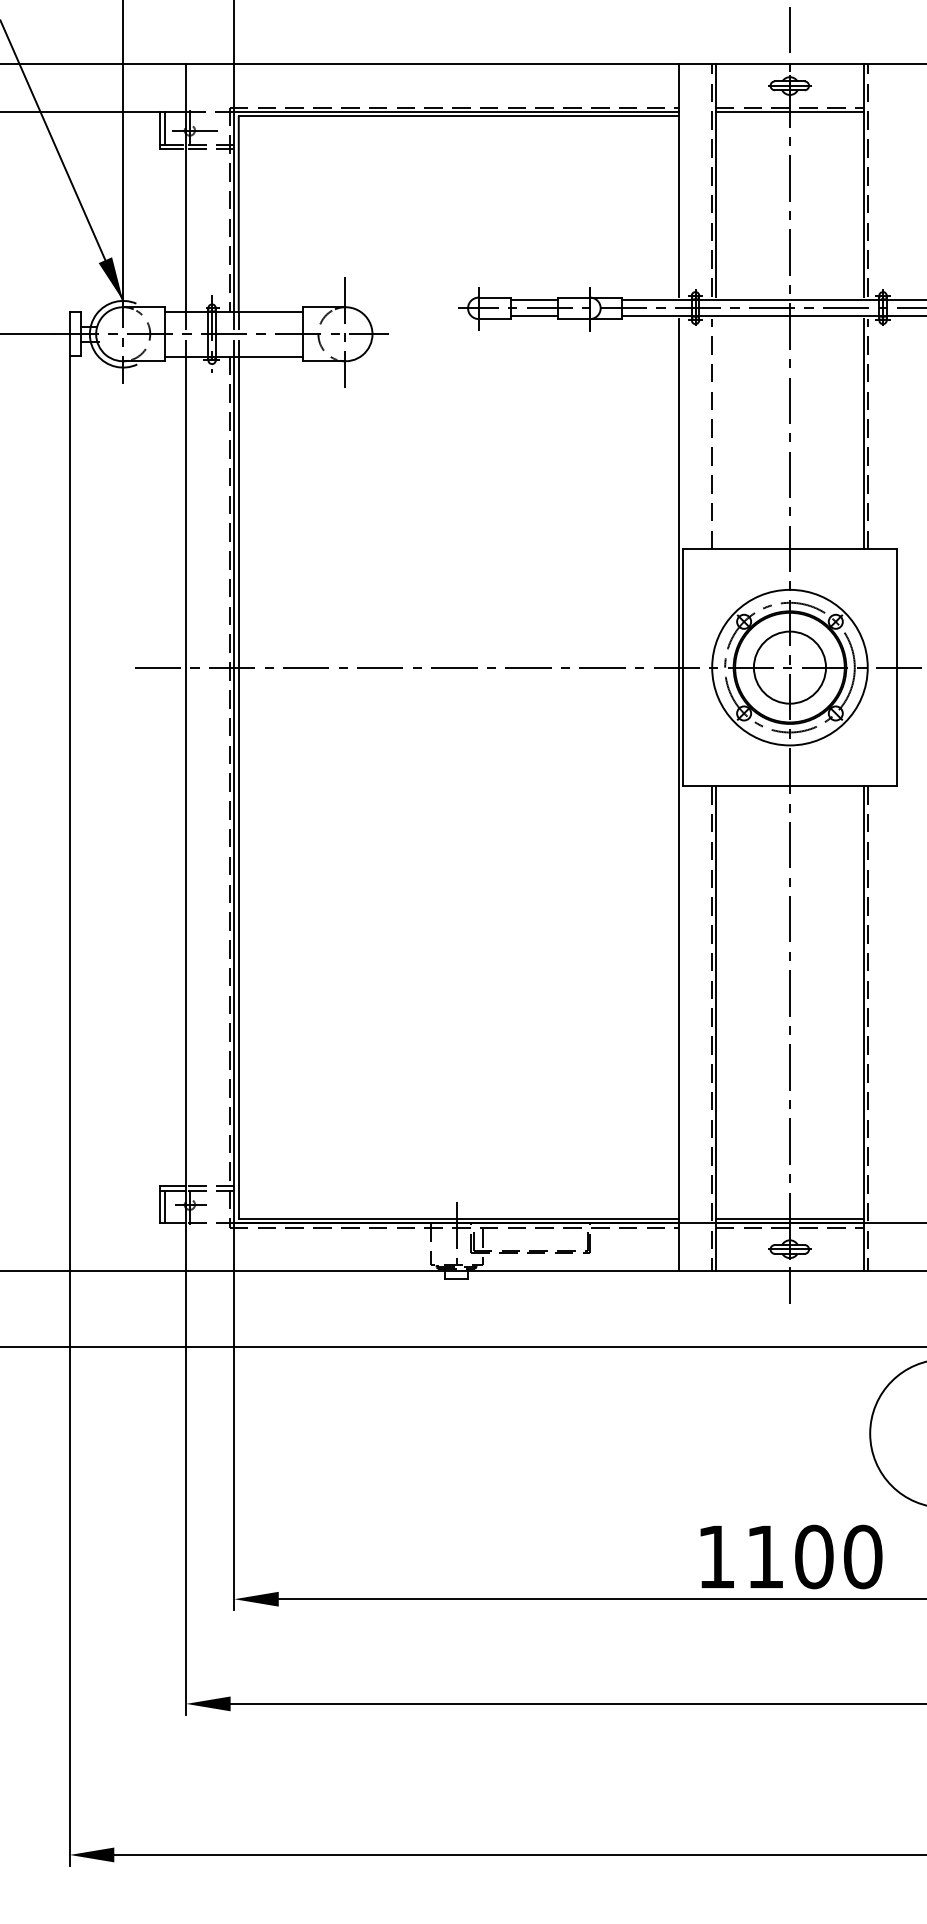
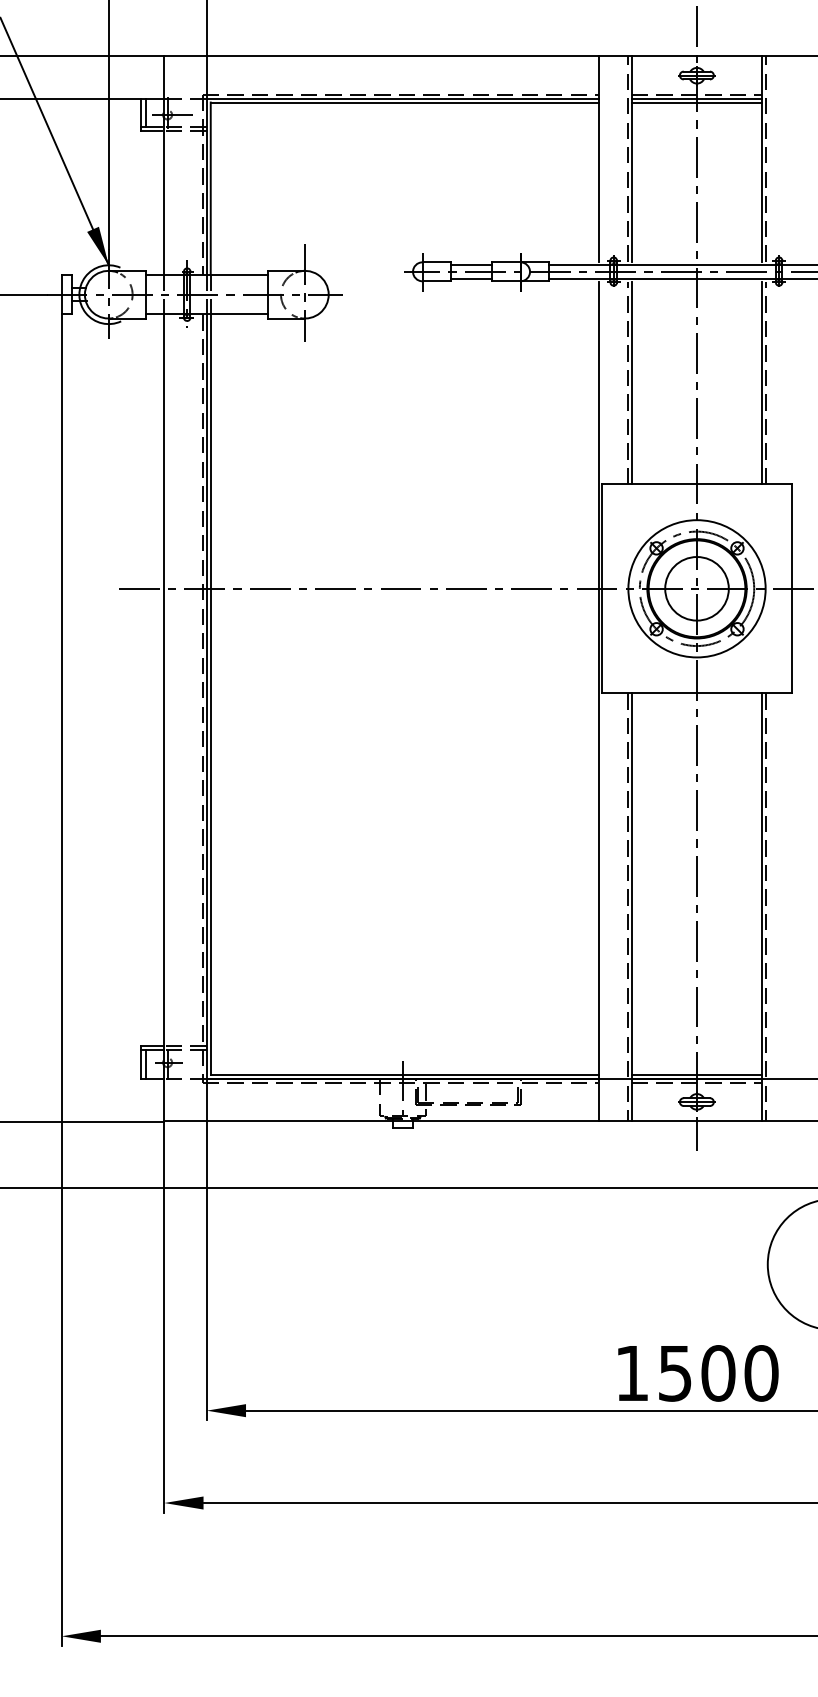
line: (789, 116) -> (696, 102), added
line: (715, 433) -> (631, 382), added
text: (765, 1557) -> (675, 1373), 1100 -> 1500

